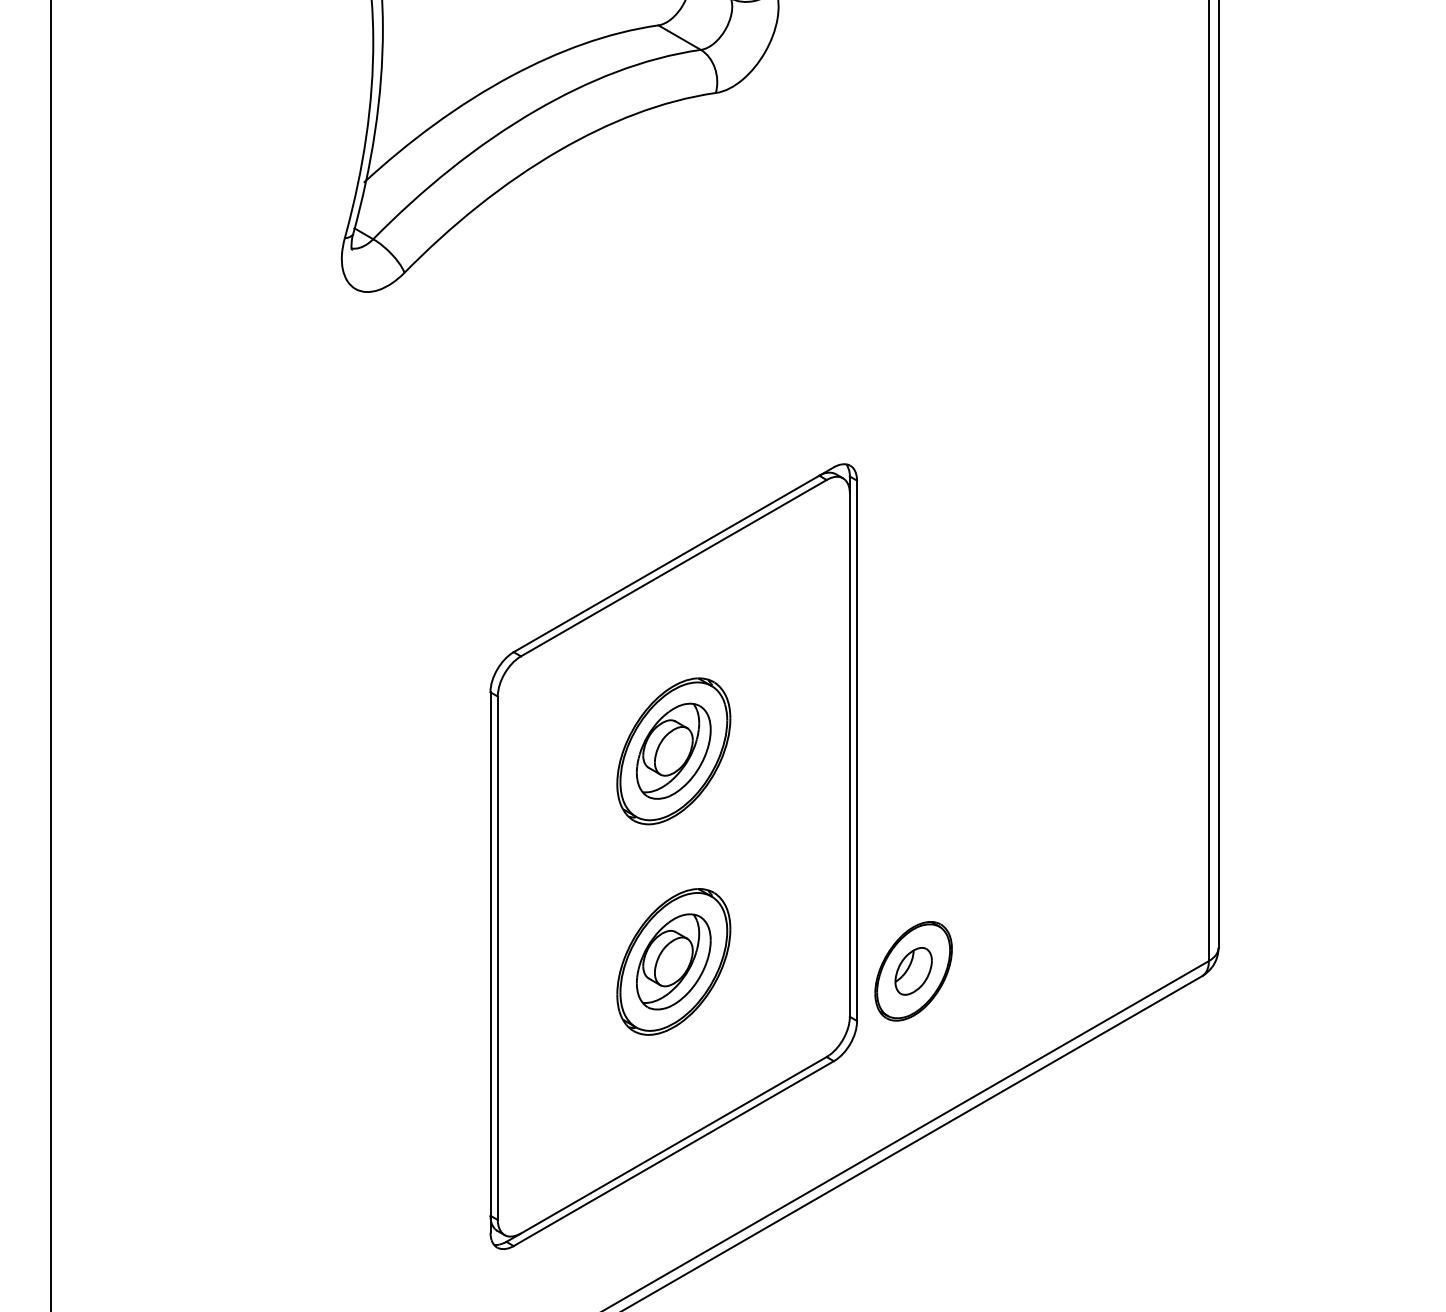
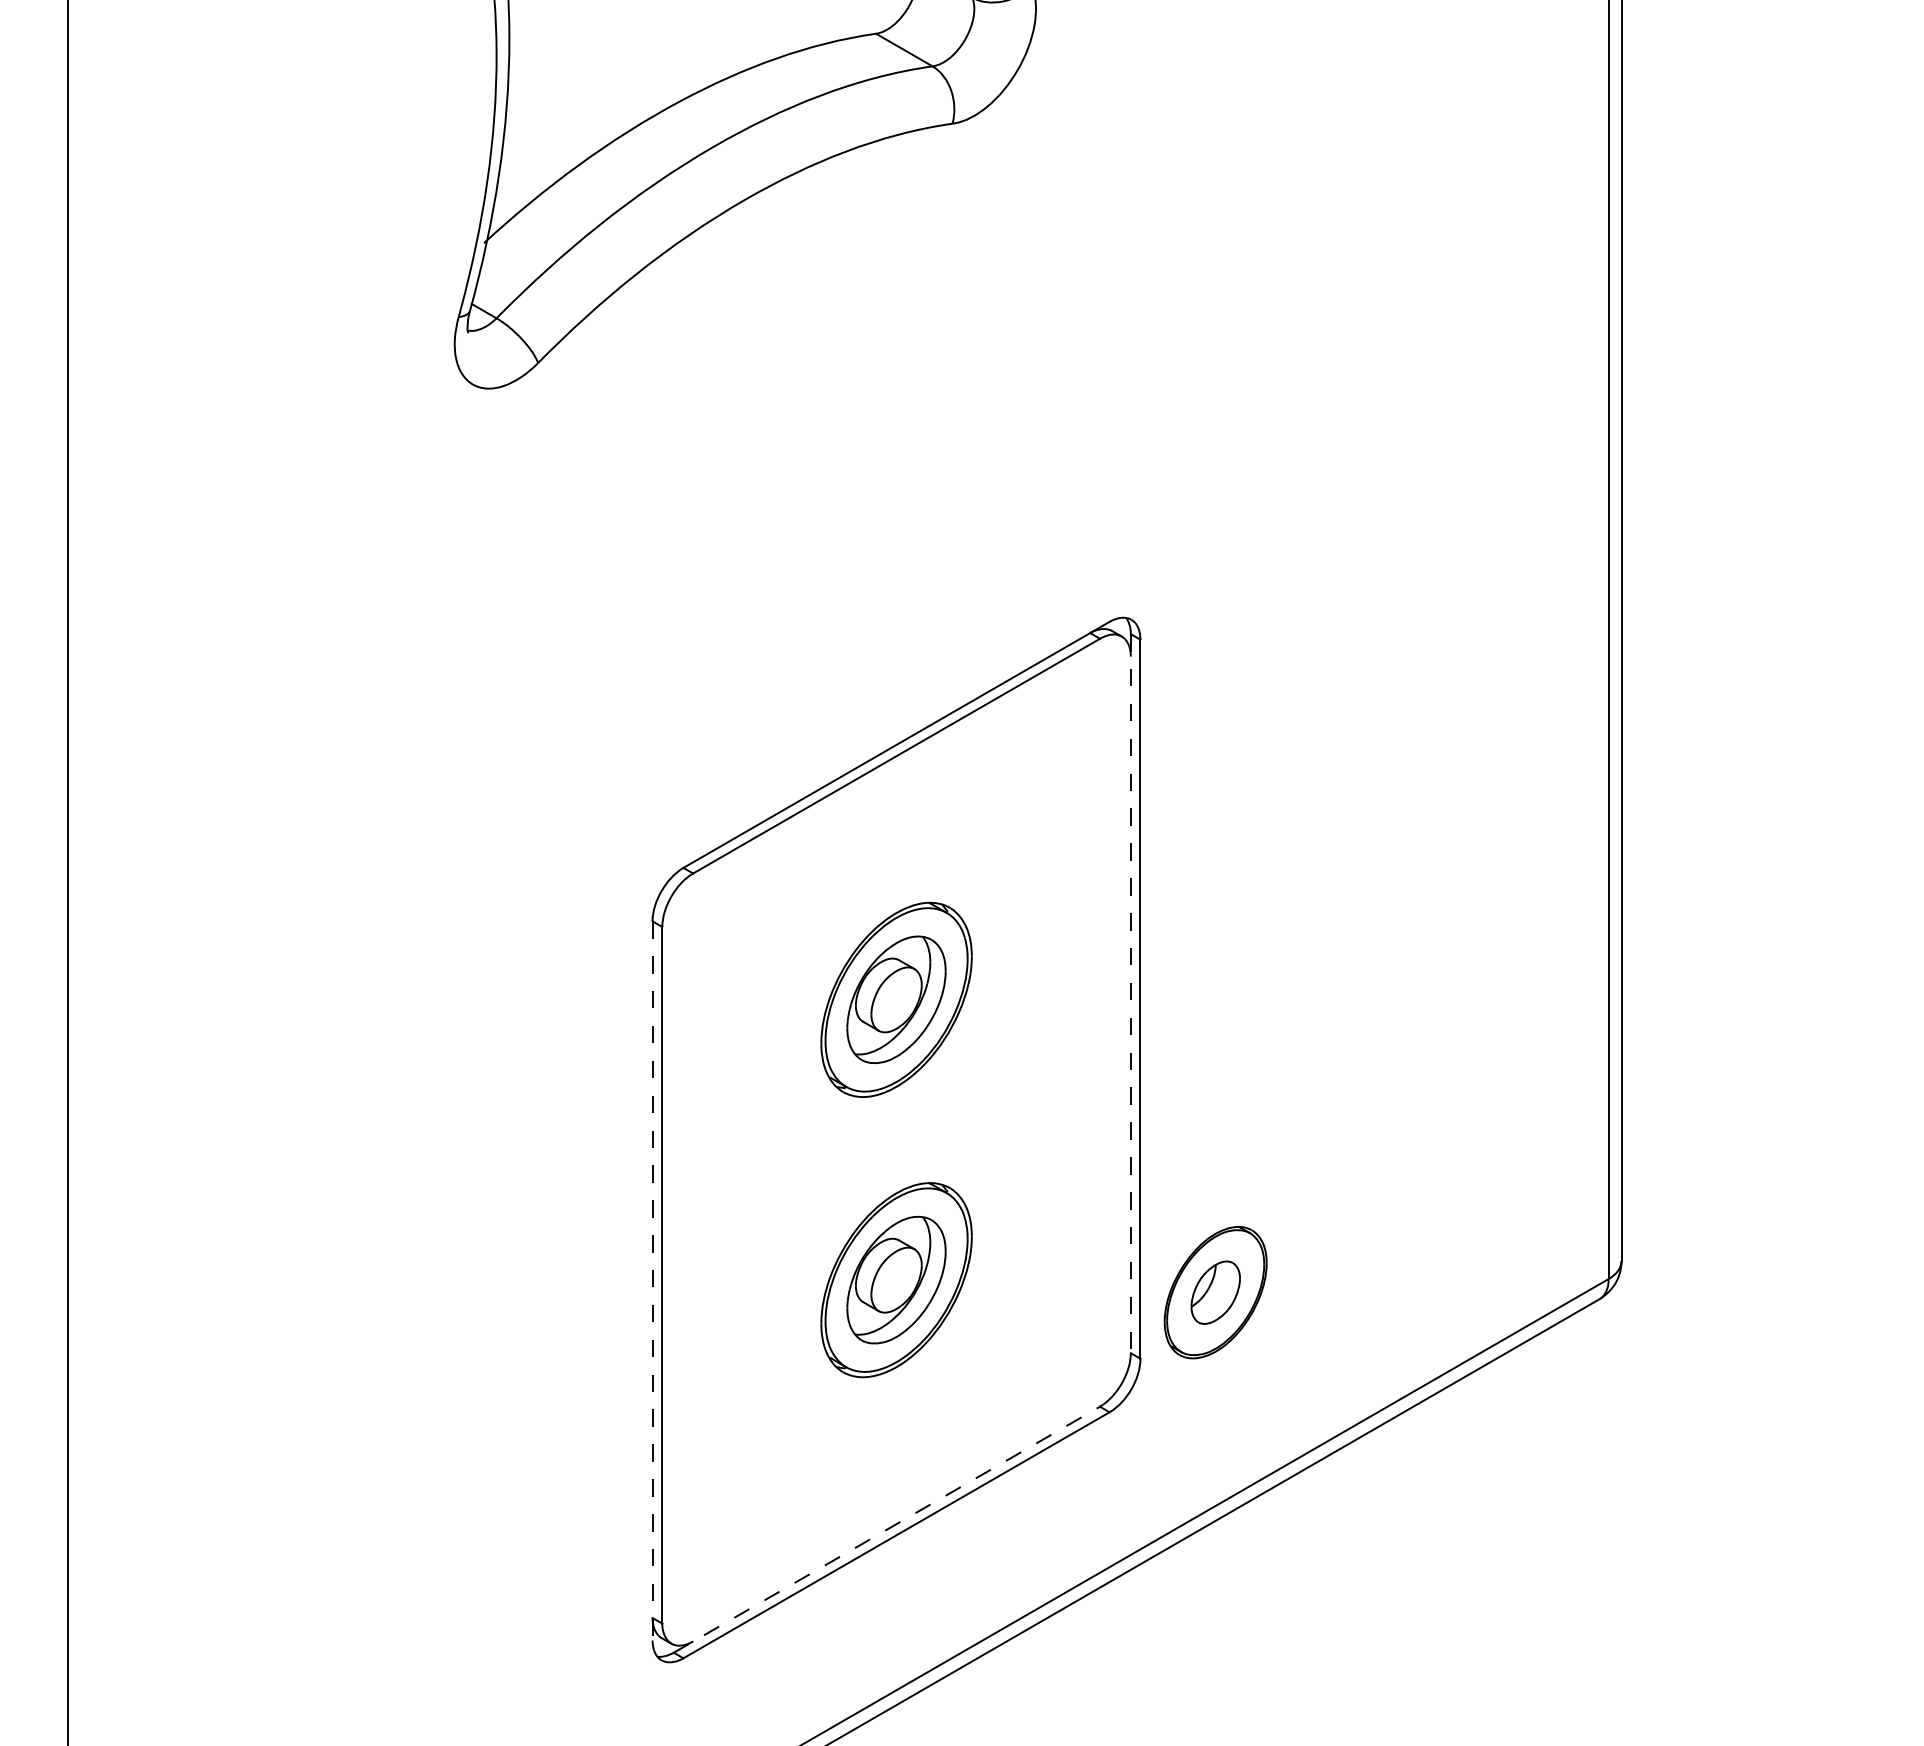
line: (849, 746) -> (1130, 993), solid -> dashed
line: (490, 962) -> (652, 1280), solid -> dashed
line: (667, 1149) -> (887, 1529), solid -> dashed

